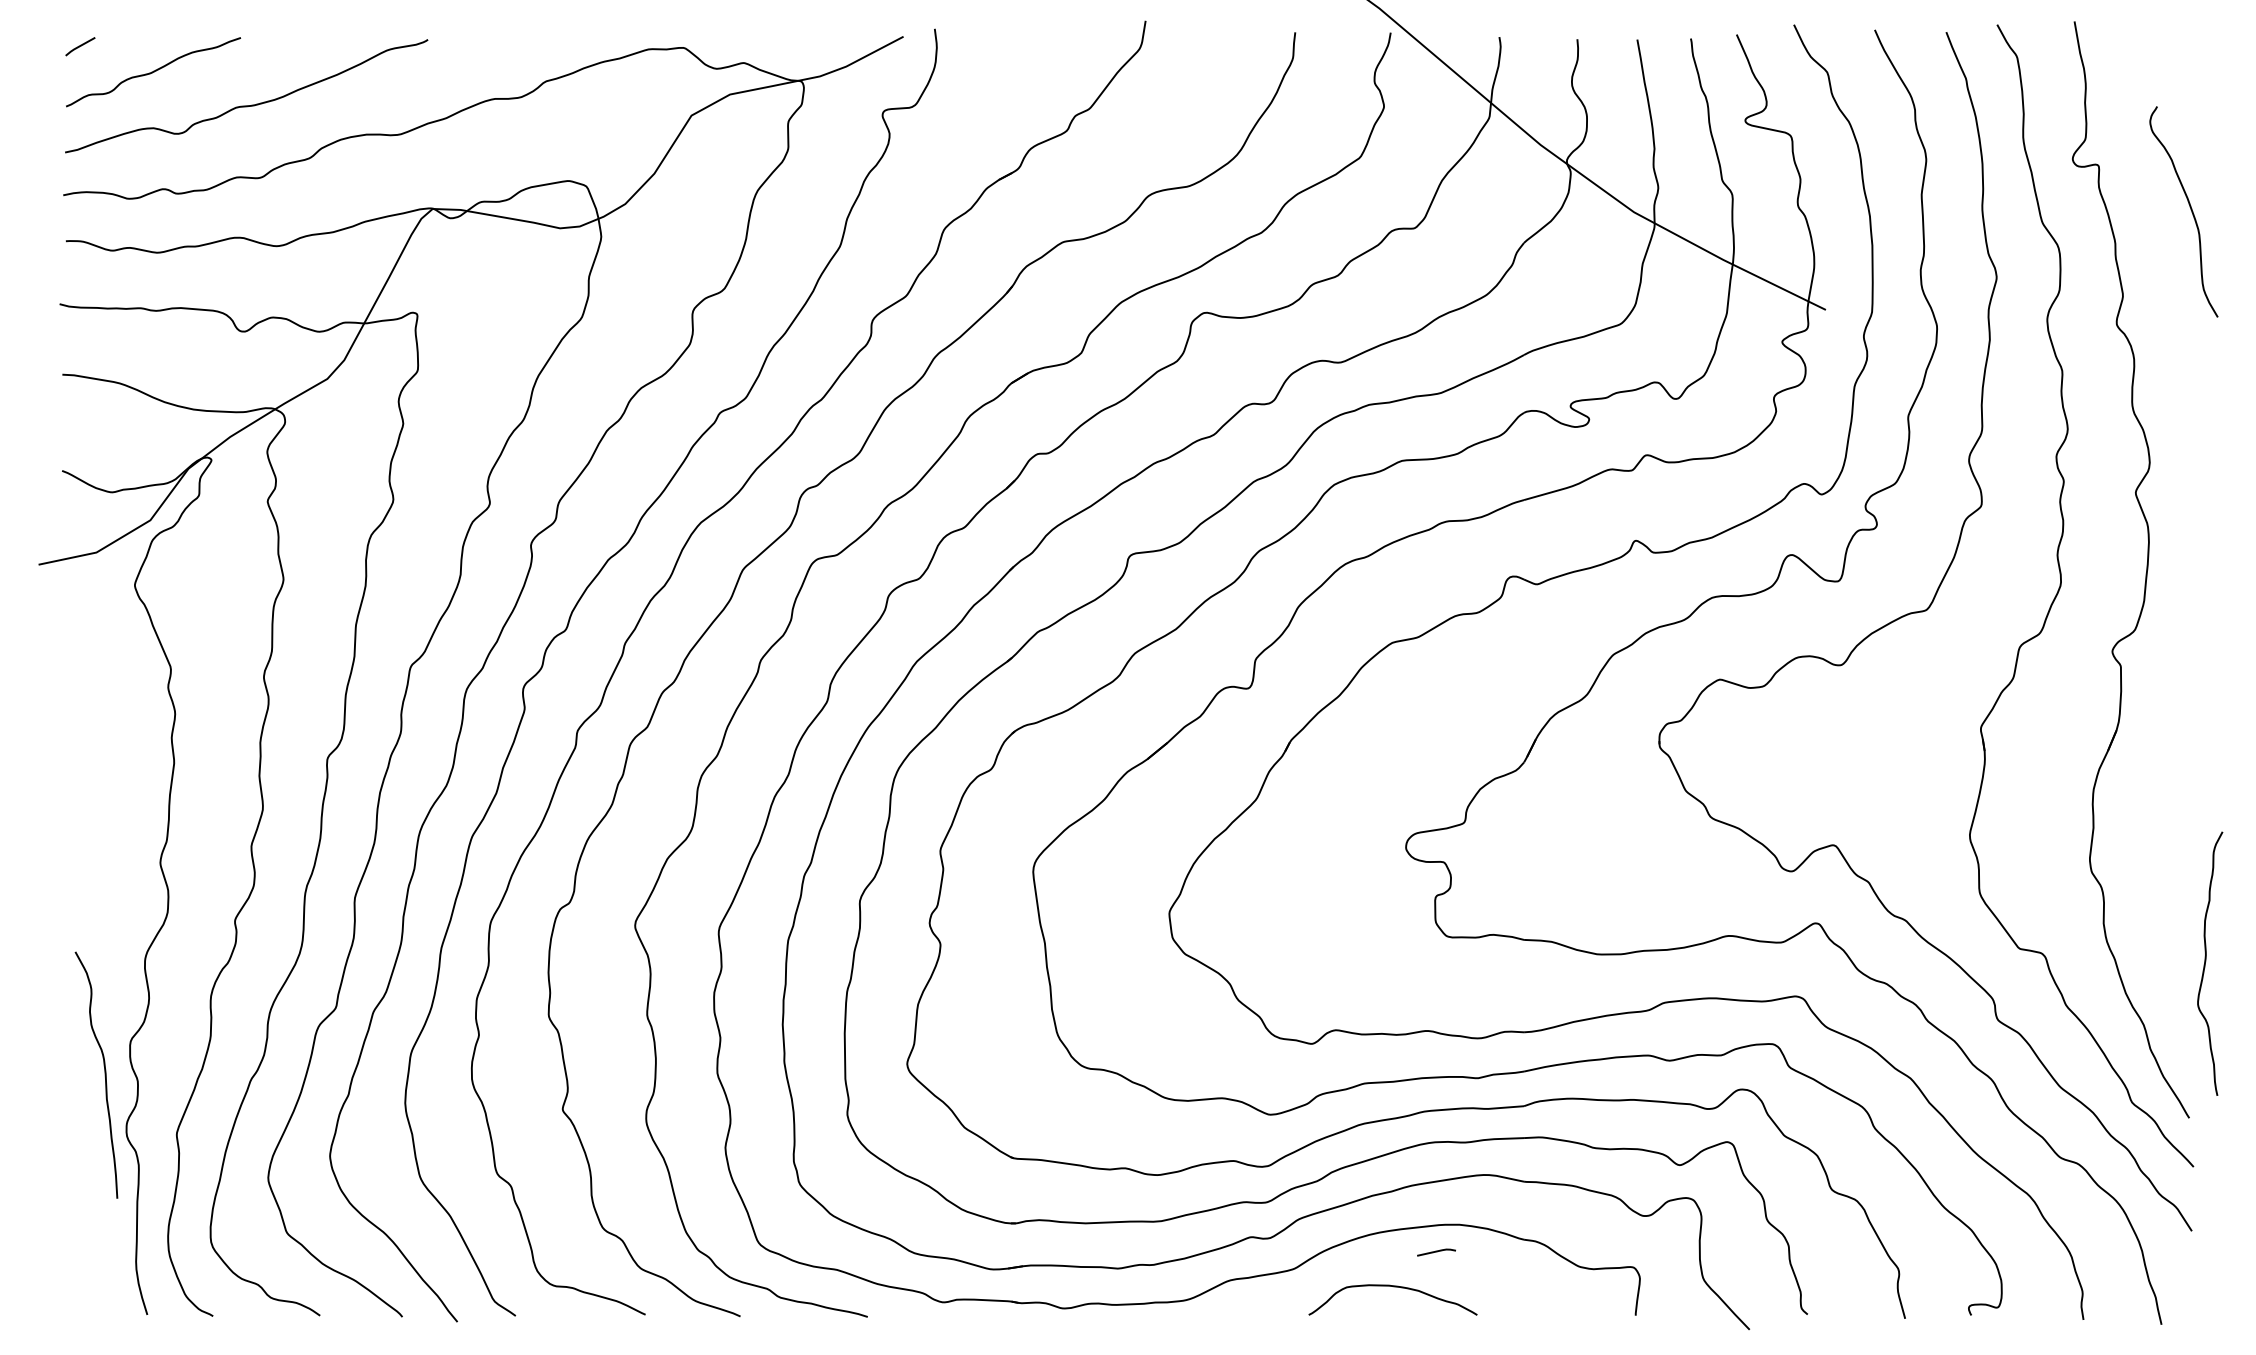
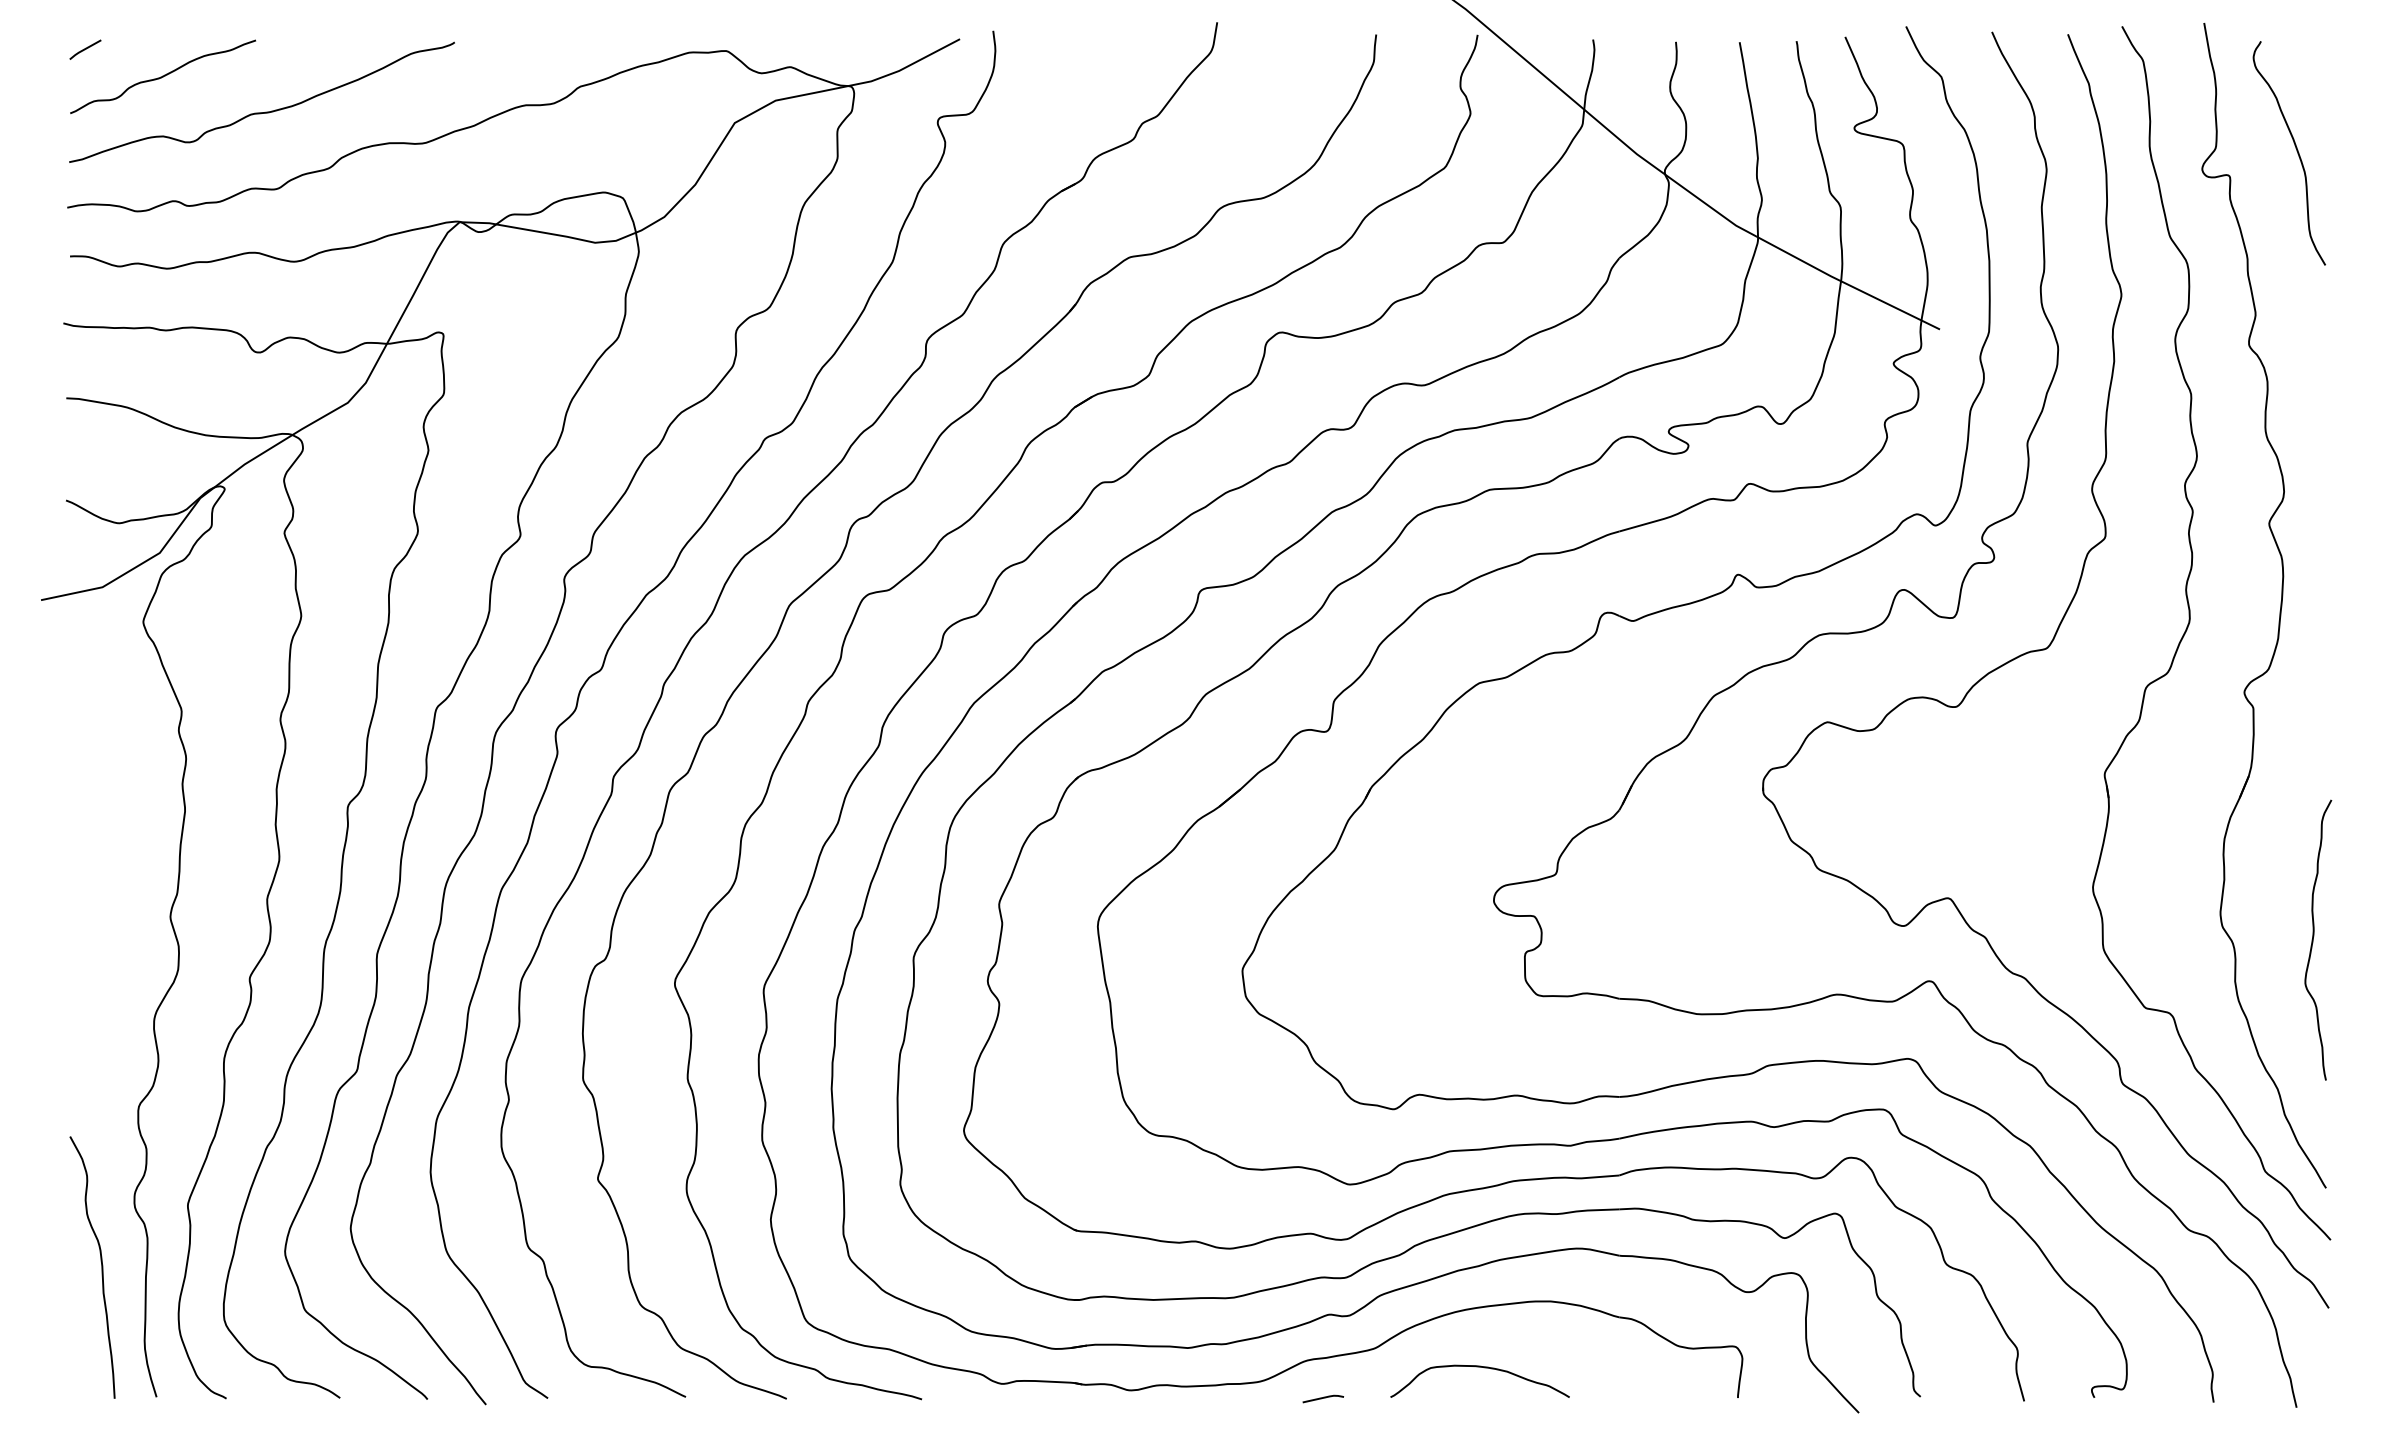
curve: (2190, 210) -> (2296, 151), moved
curve: (2206, 960) -> (2314, 936), moved
curve: (104, 1075) -> (101, 1267), moved
line: (1435, 1252) -> (1322, 1398), moved

